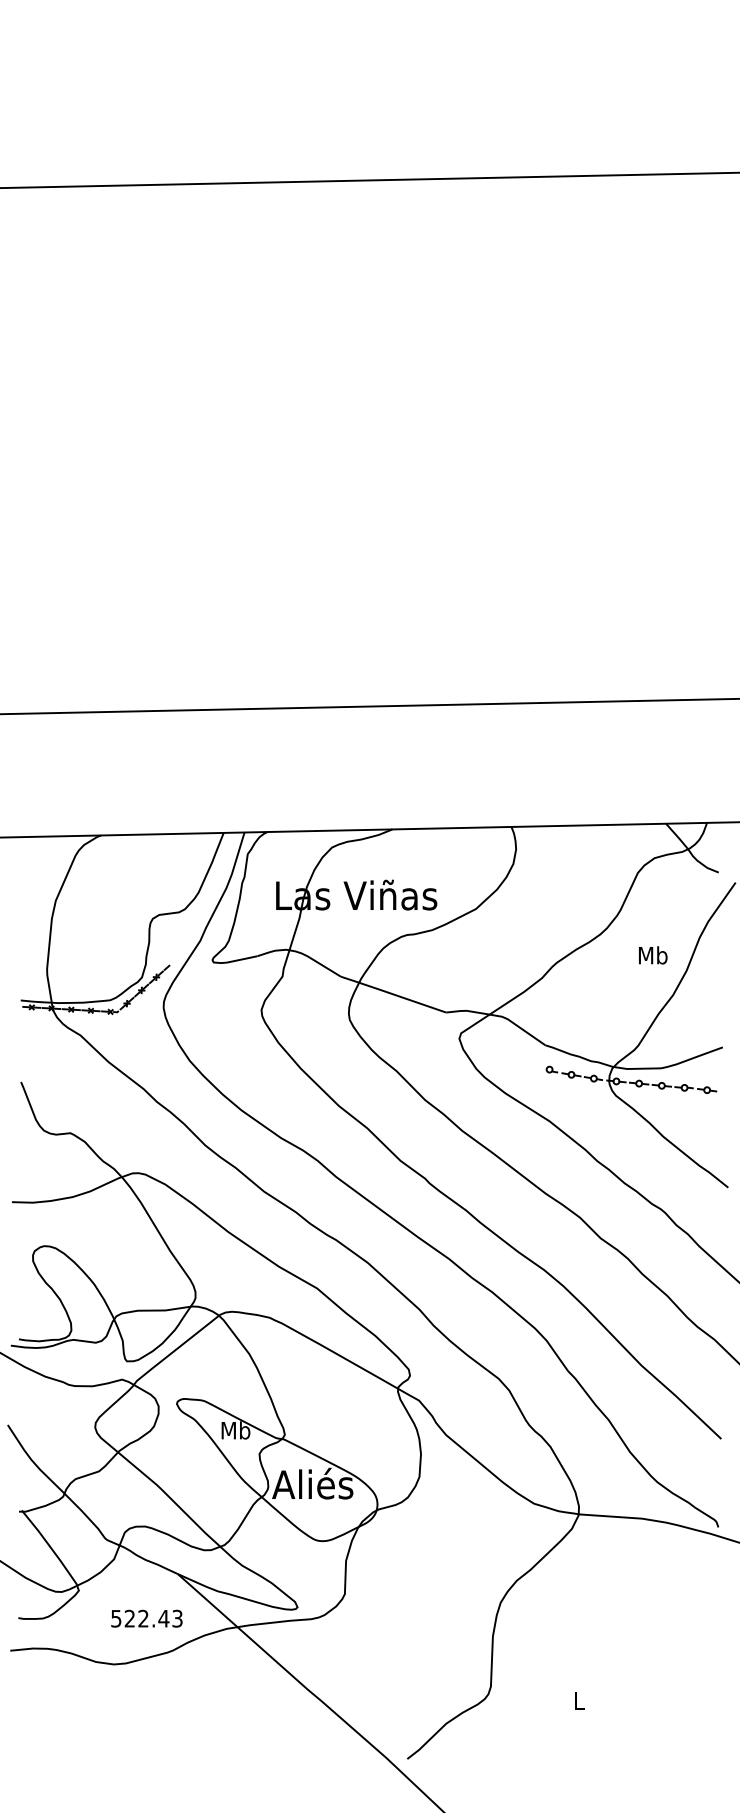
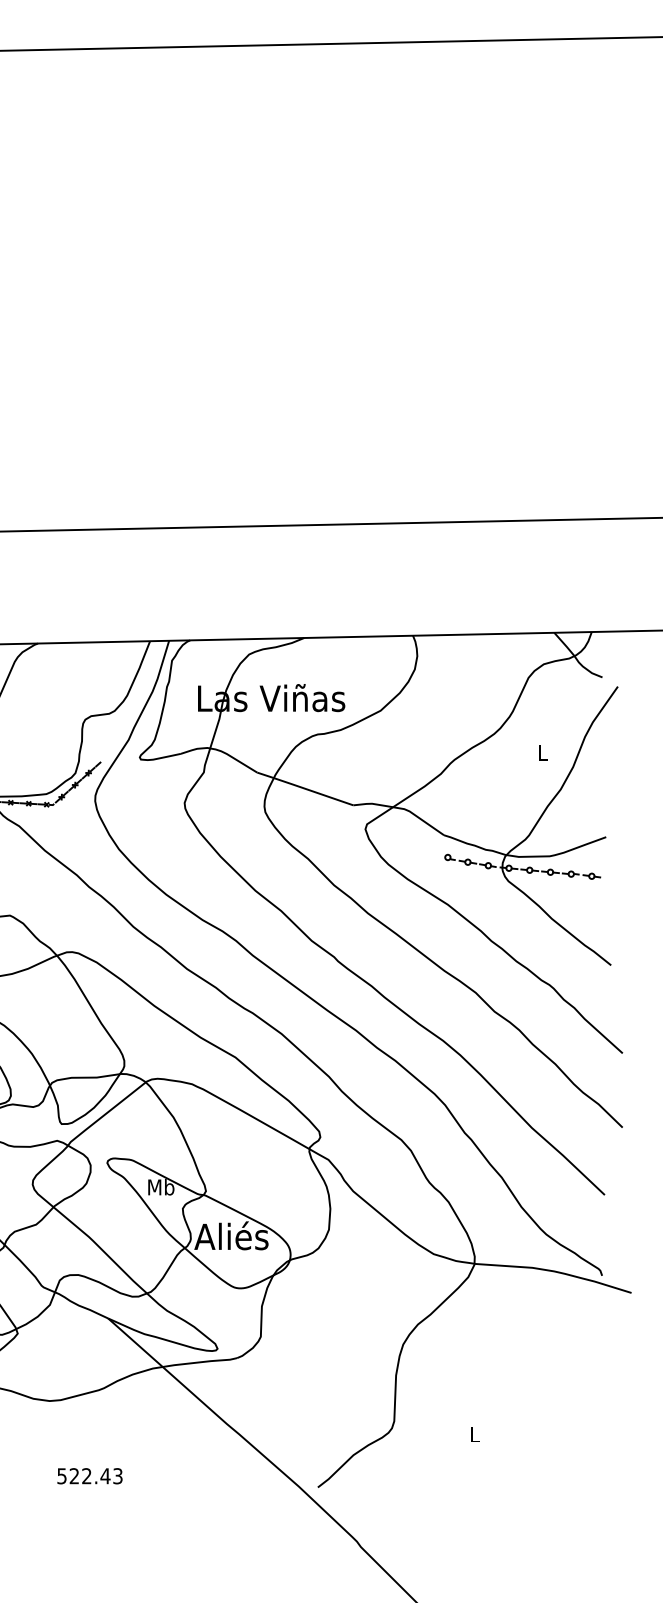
text: (653, 955) -> (542, 753), Mb -> L
text: (146, 1618) -> (89, 1476), moved

